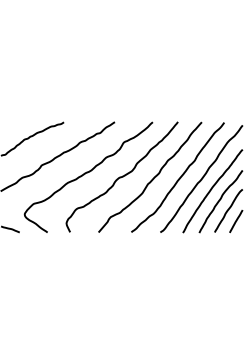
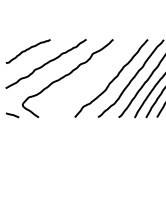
curve: (121, 176) -> (91, 77), removed

